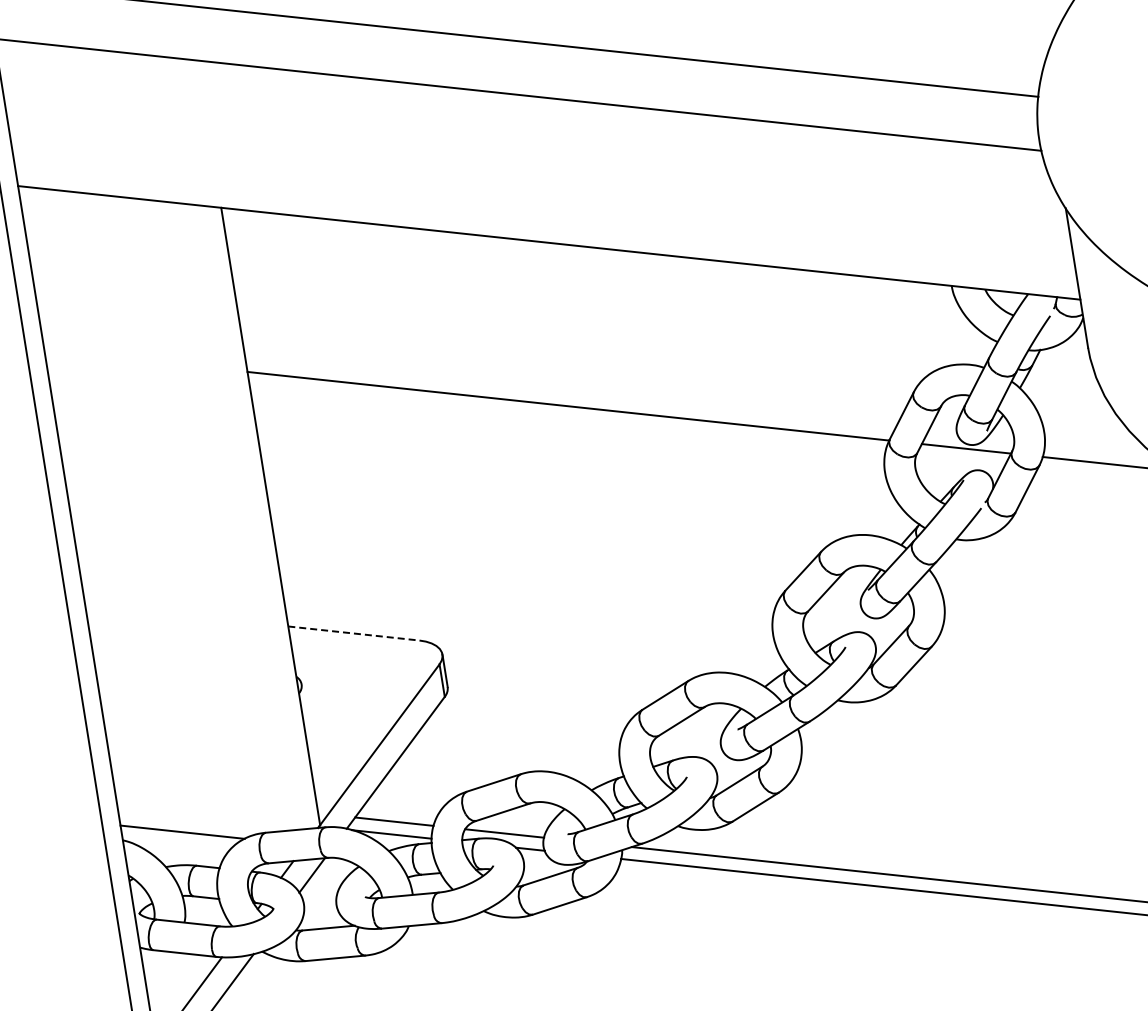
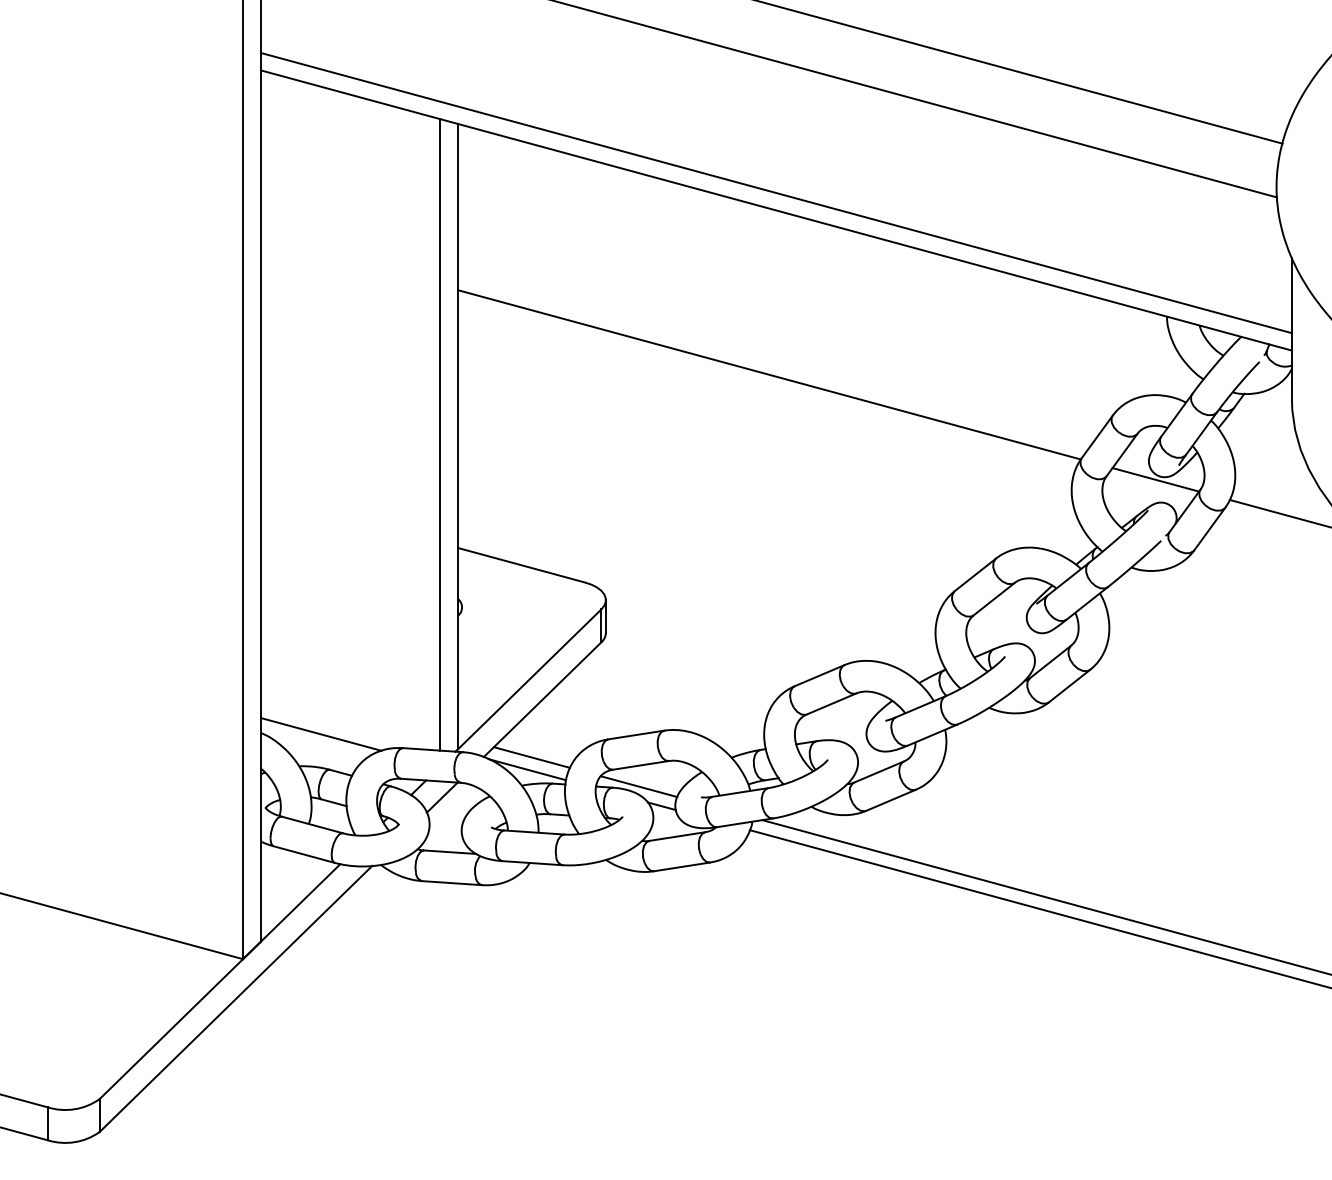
line: (545, 225) -> (775, 192), added
line: (252, 517) -> (440, 434), added
line: (353, 633) -> (521, 565), dashed -> solid

